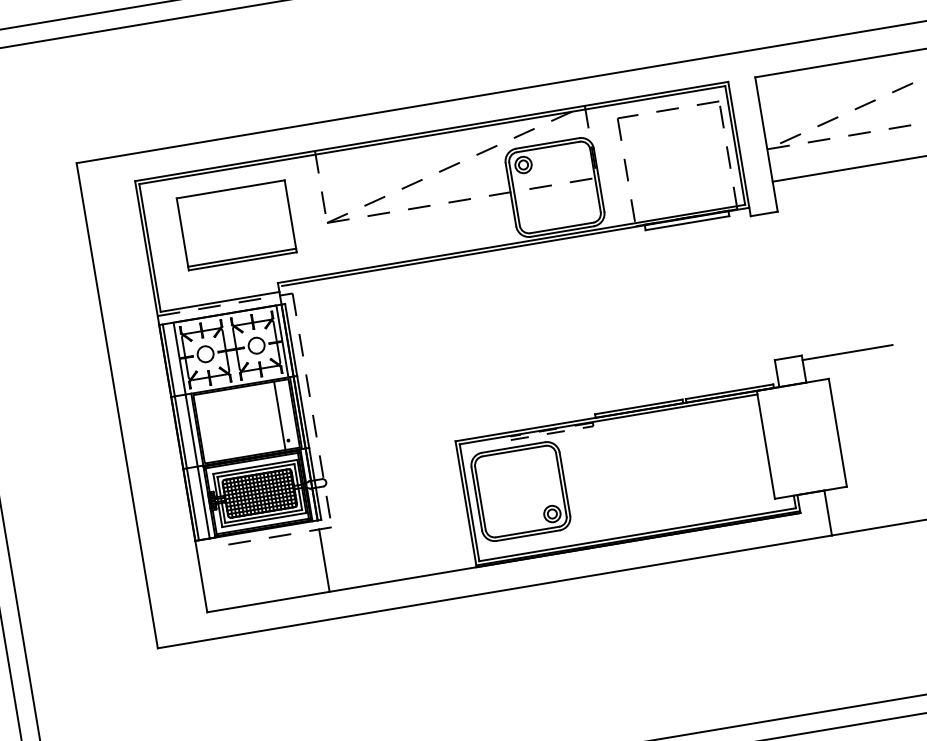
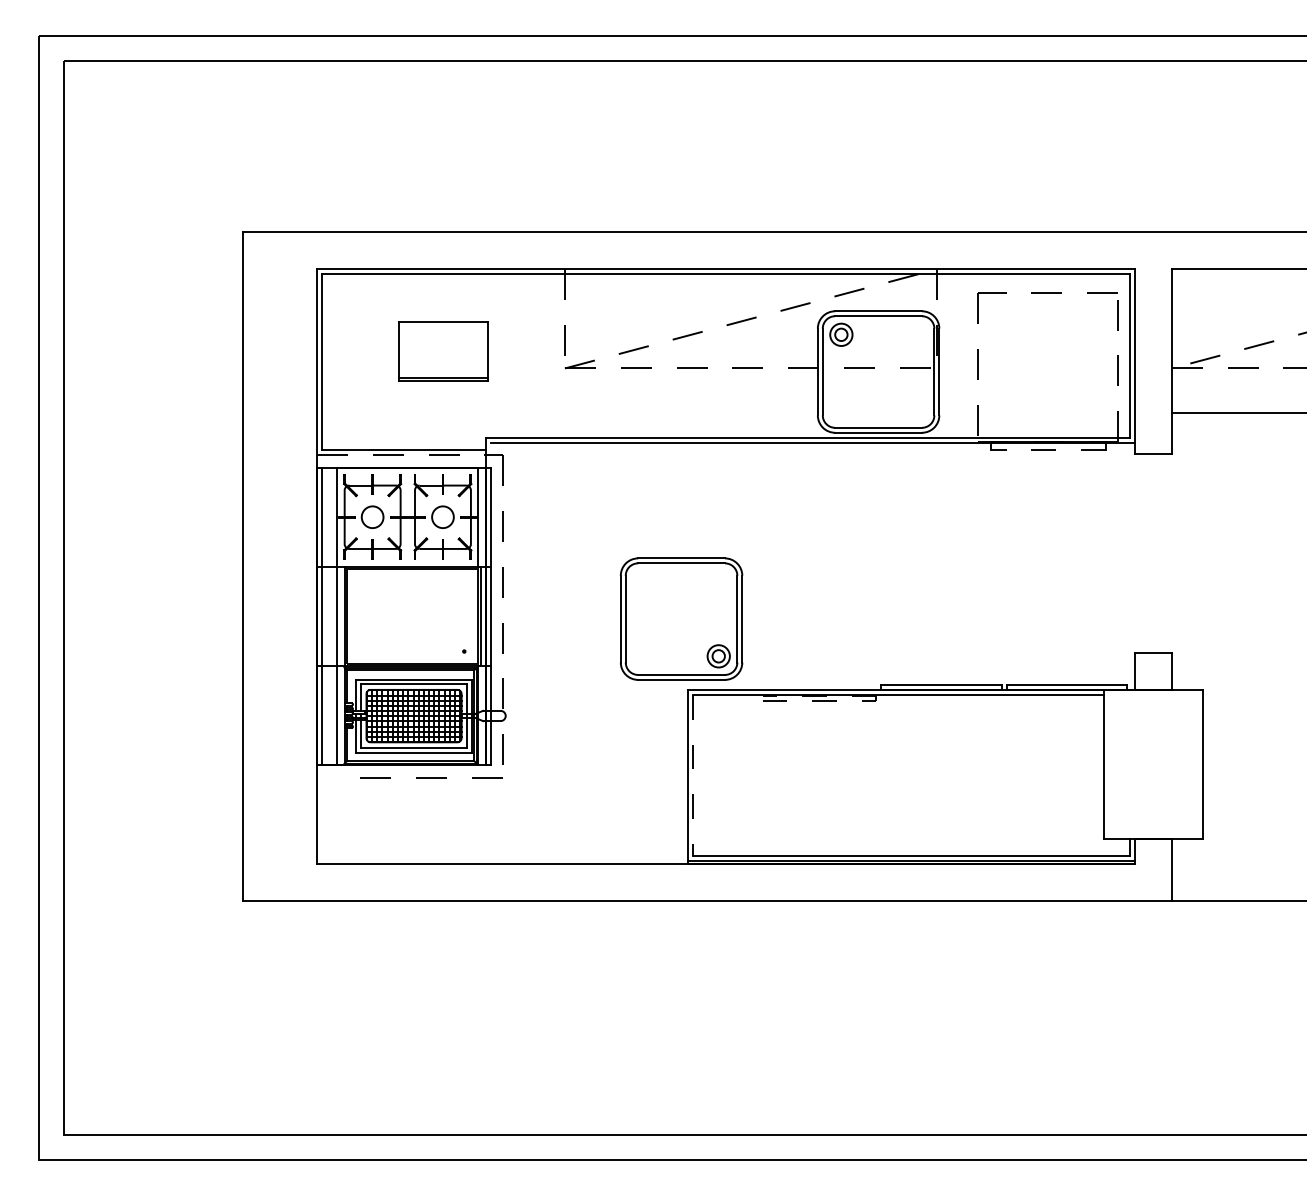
line: (687, 223) -> (1048, 449), solid -> dashed
part: (236, 225) -> (443, 351), size x0.6
line: (847, 352) -> (1233, 659), removed
line: (279, 415) -> (458, 616), removed
part: (520, 491) -> (681, 618), moved
line: (469, 502) -> (693, 775), solid -> dashed
line: (324, 560) -> (485, 820), removed

